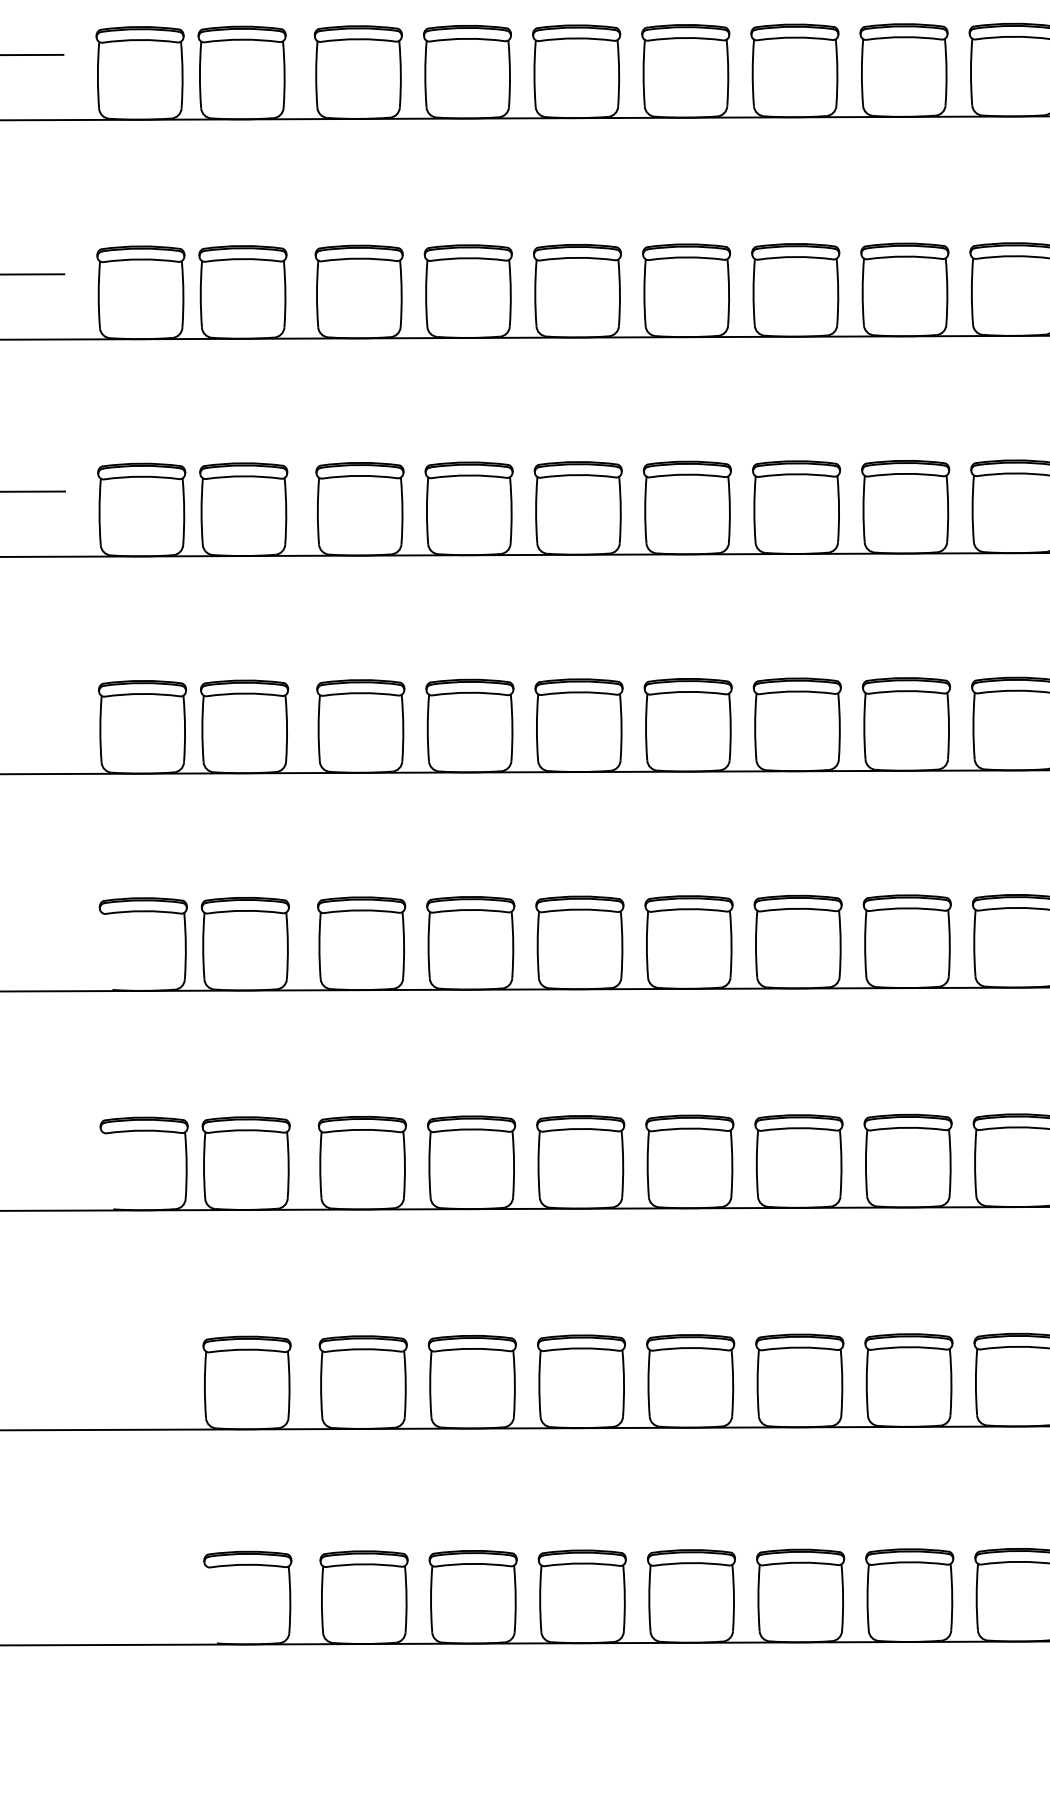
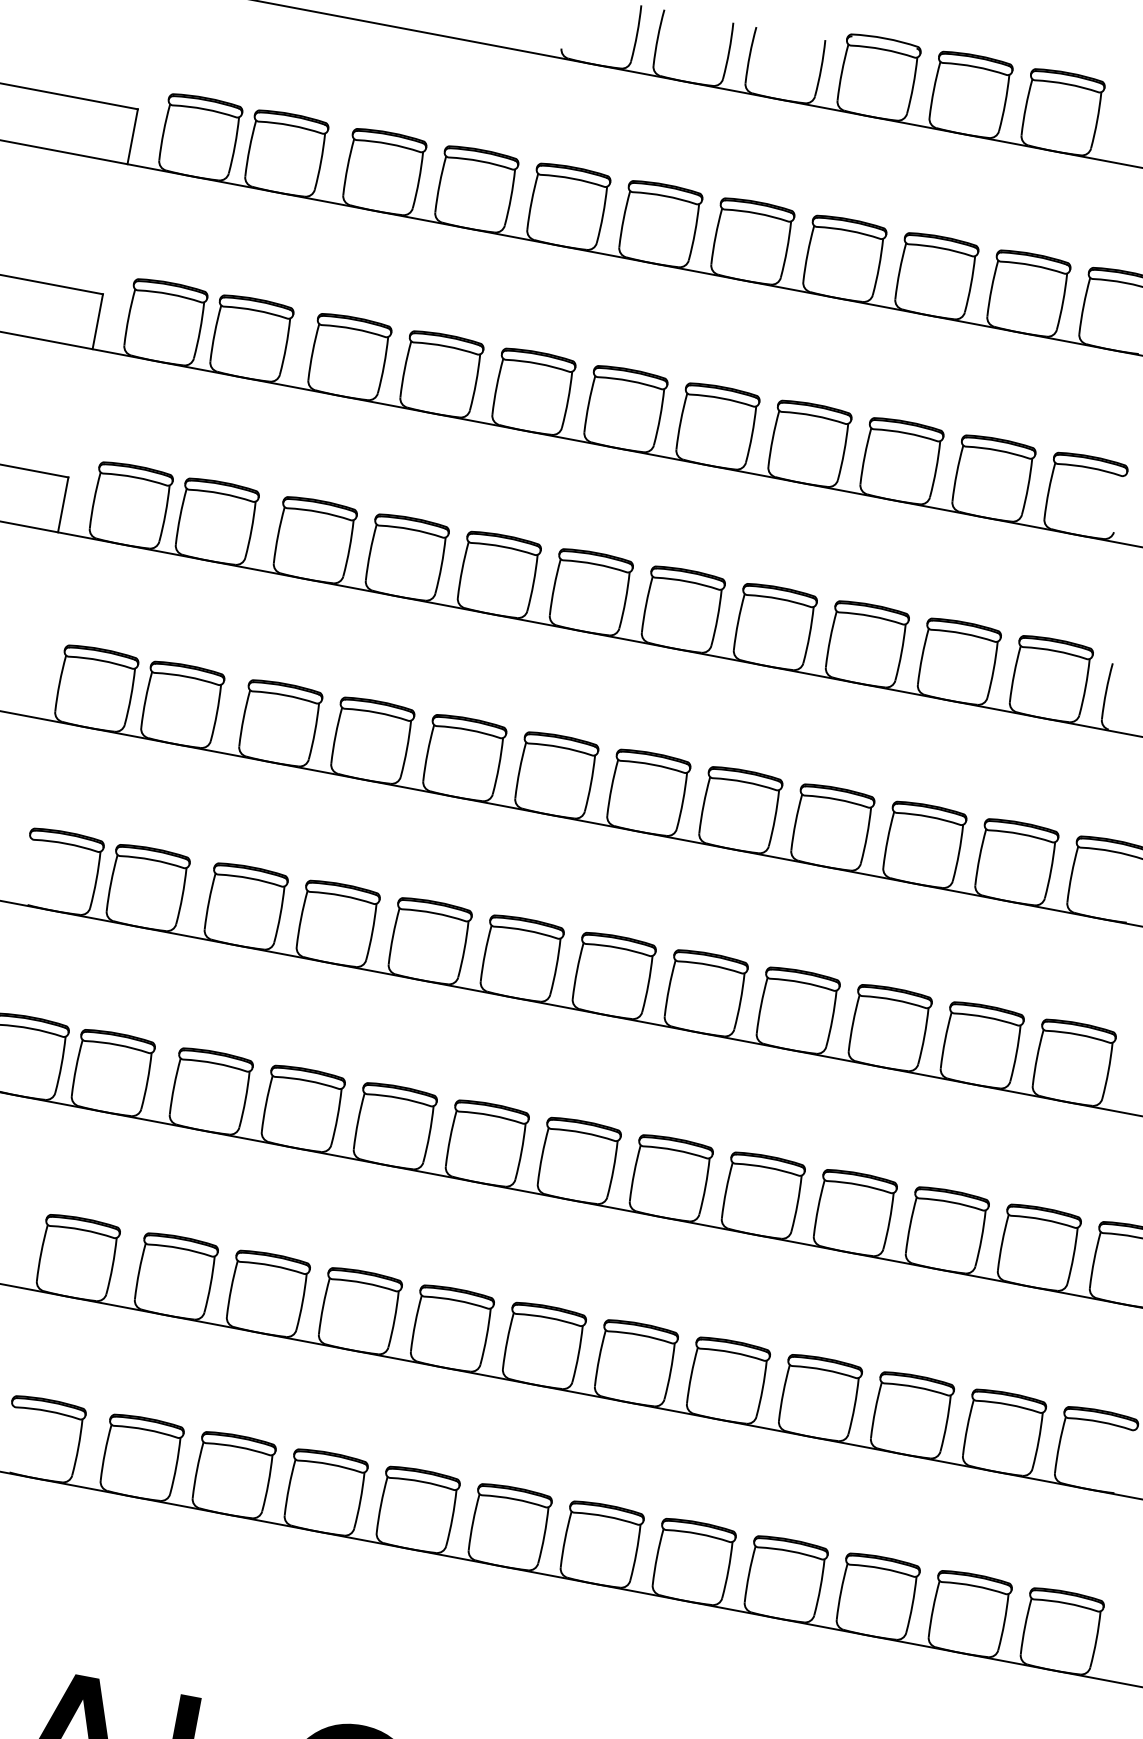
line: (63, 87) -> (132, 136), added
line: (63, 306) -> (97, 321), added
line: (65, 523) -> (63, 504), added

